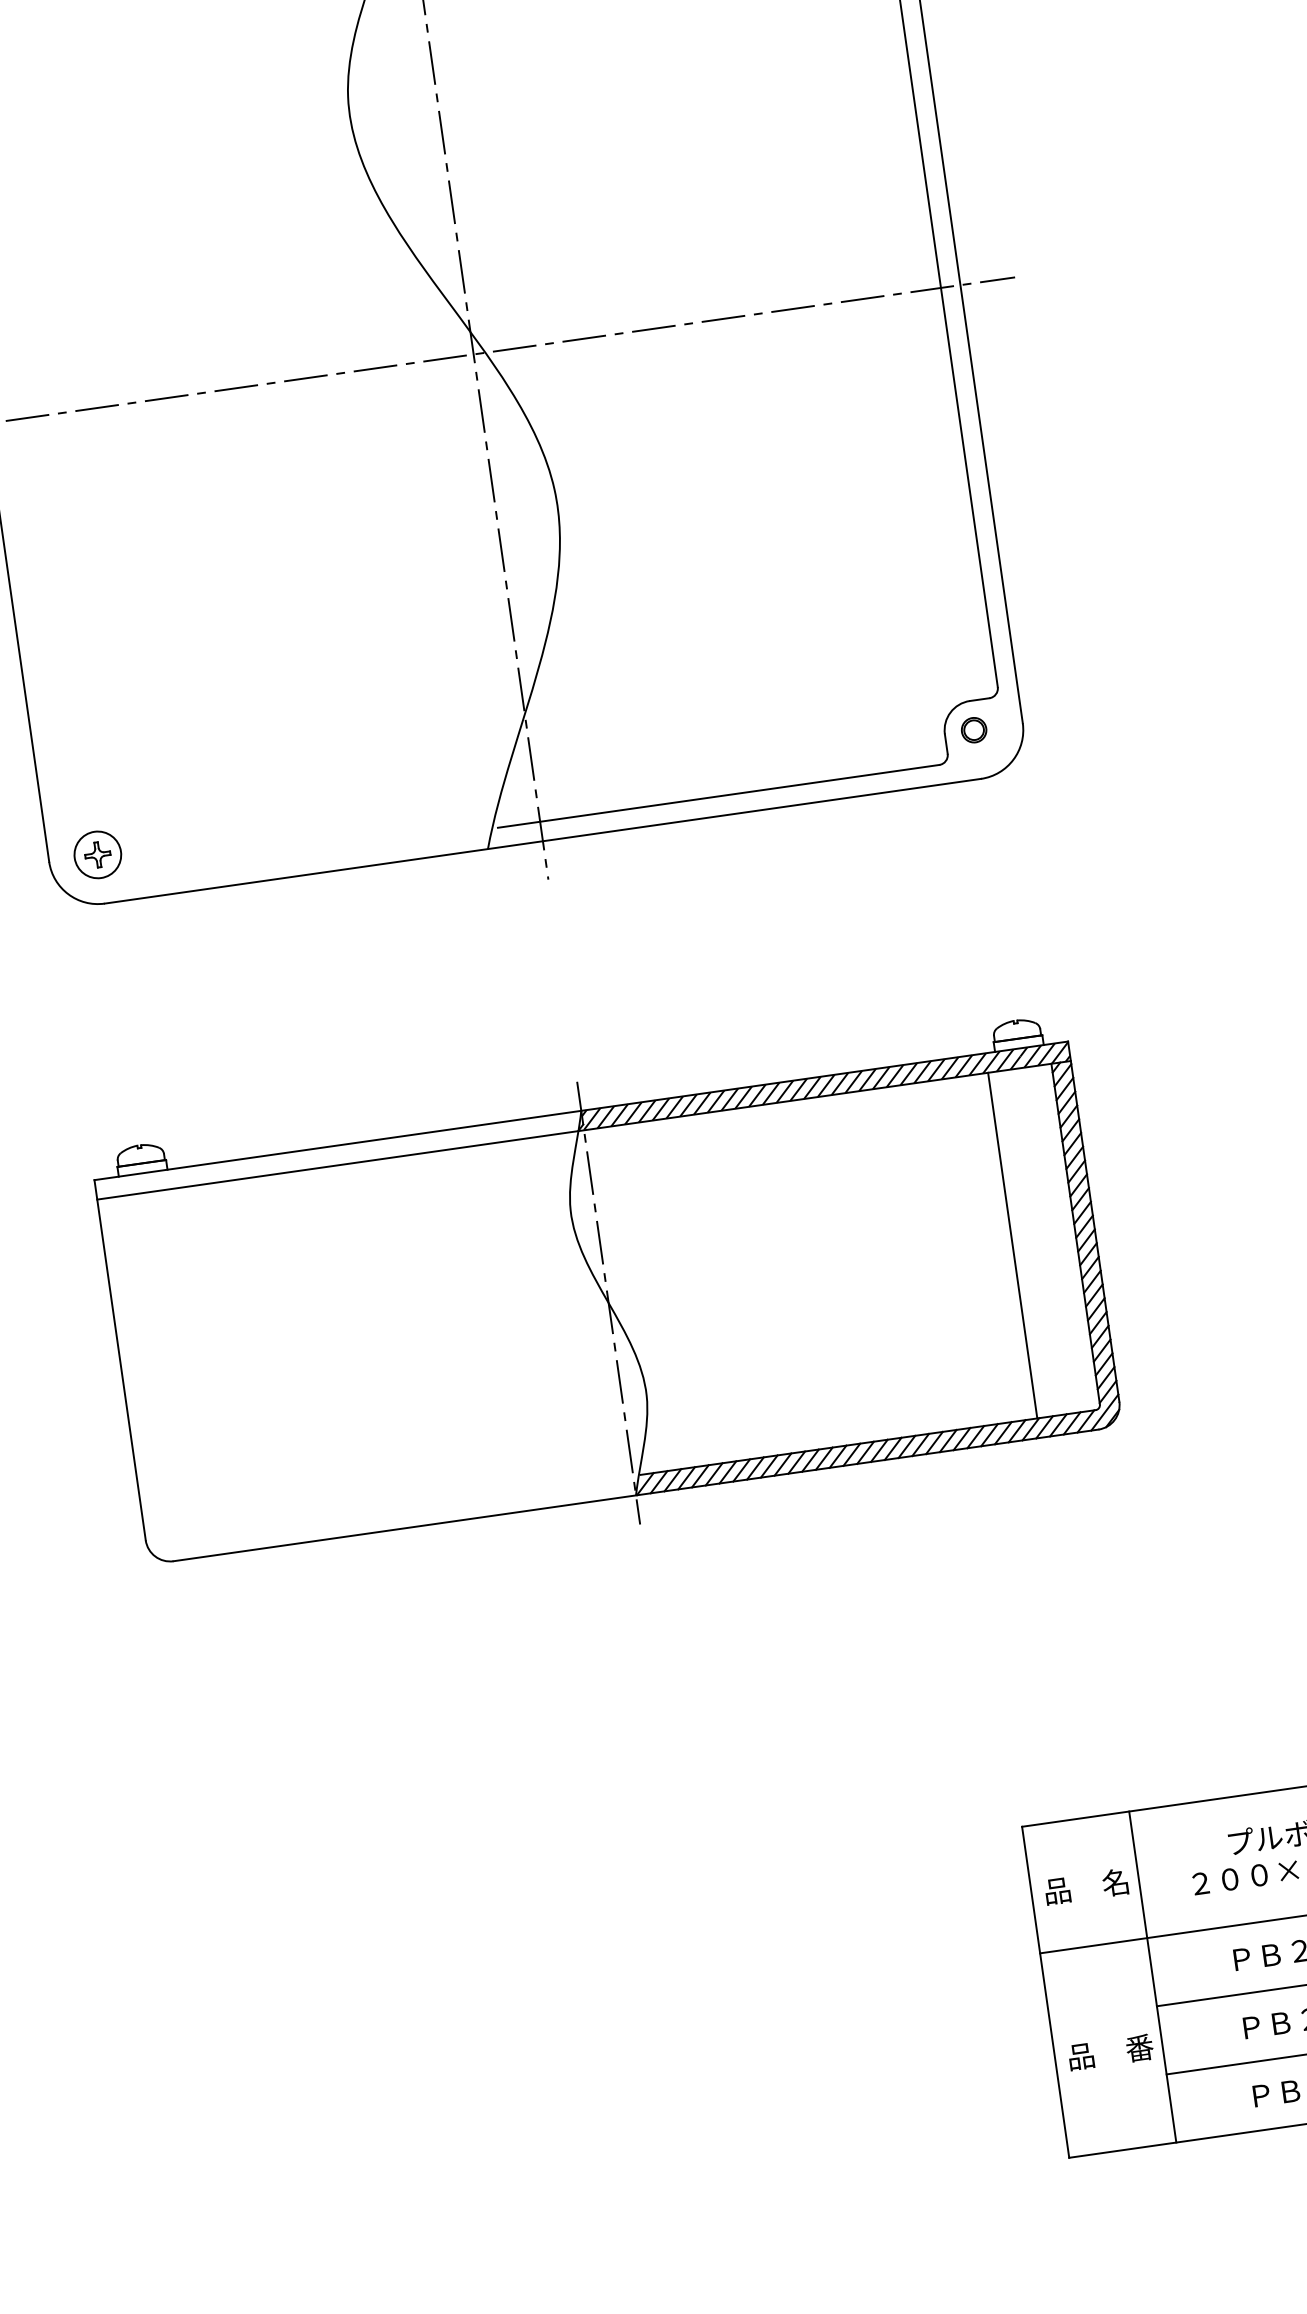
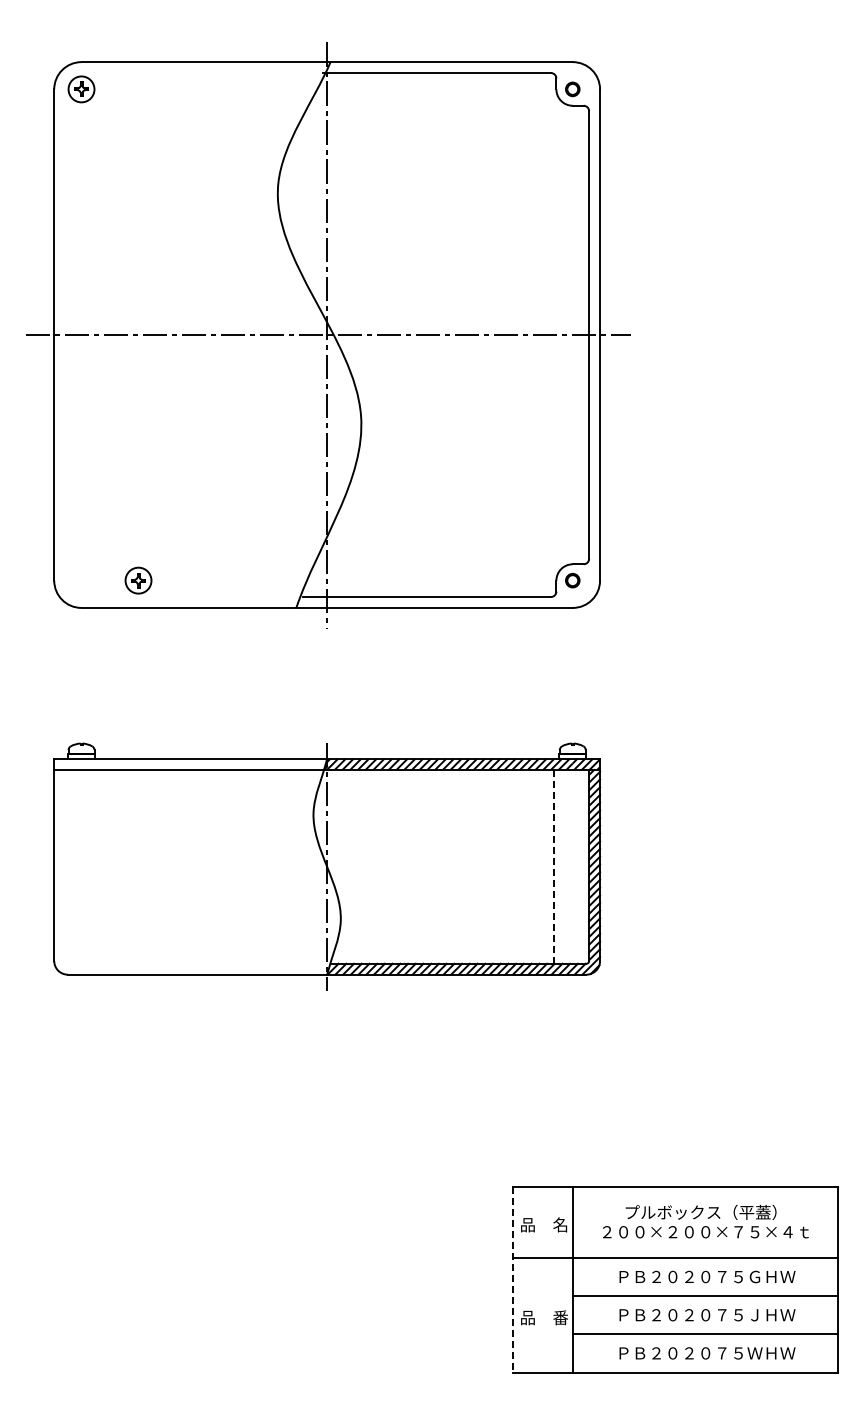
part: (97, 854) -> (138, 580), moved
line: (1012, 1244) -> (553, 866), solid -> dashed
line: (1045, 1991) -> (513, 1279), solid -> dashed

